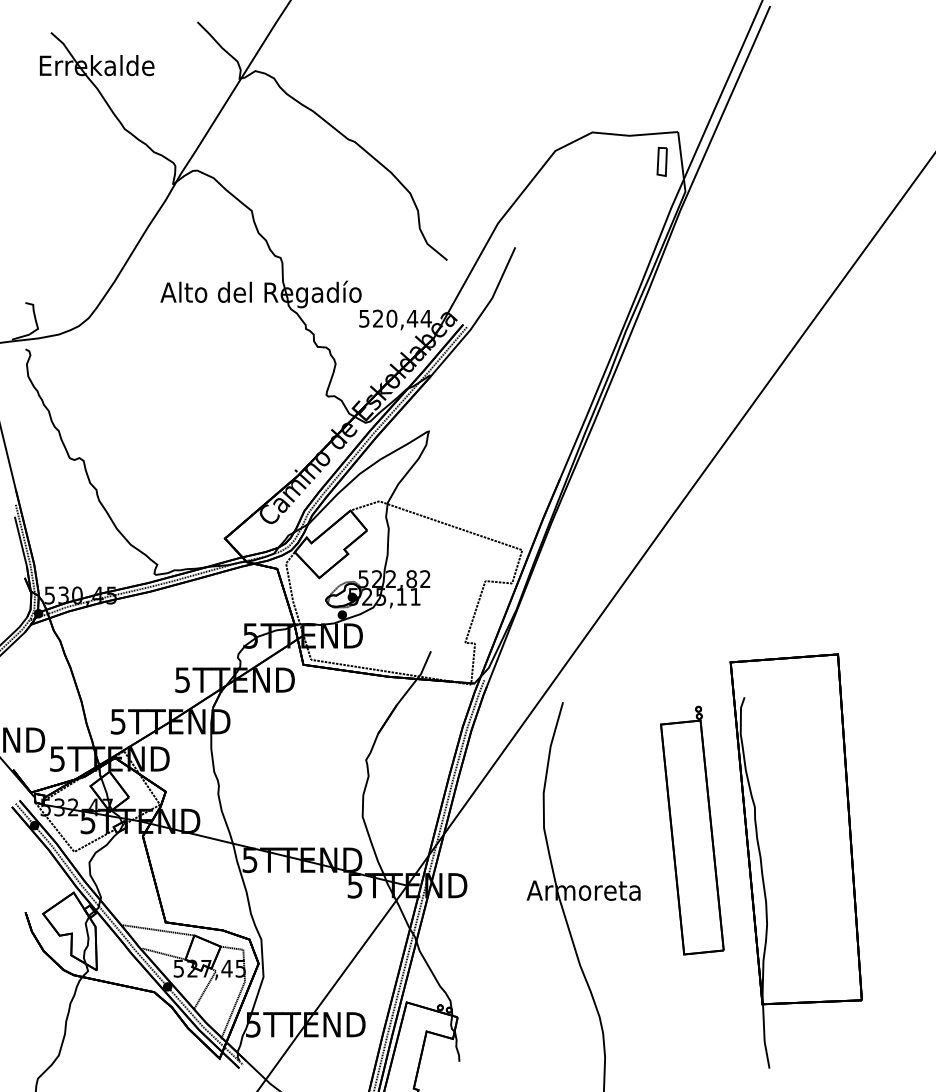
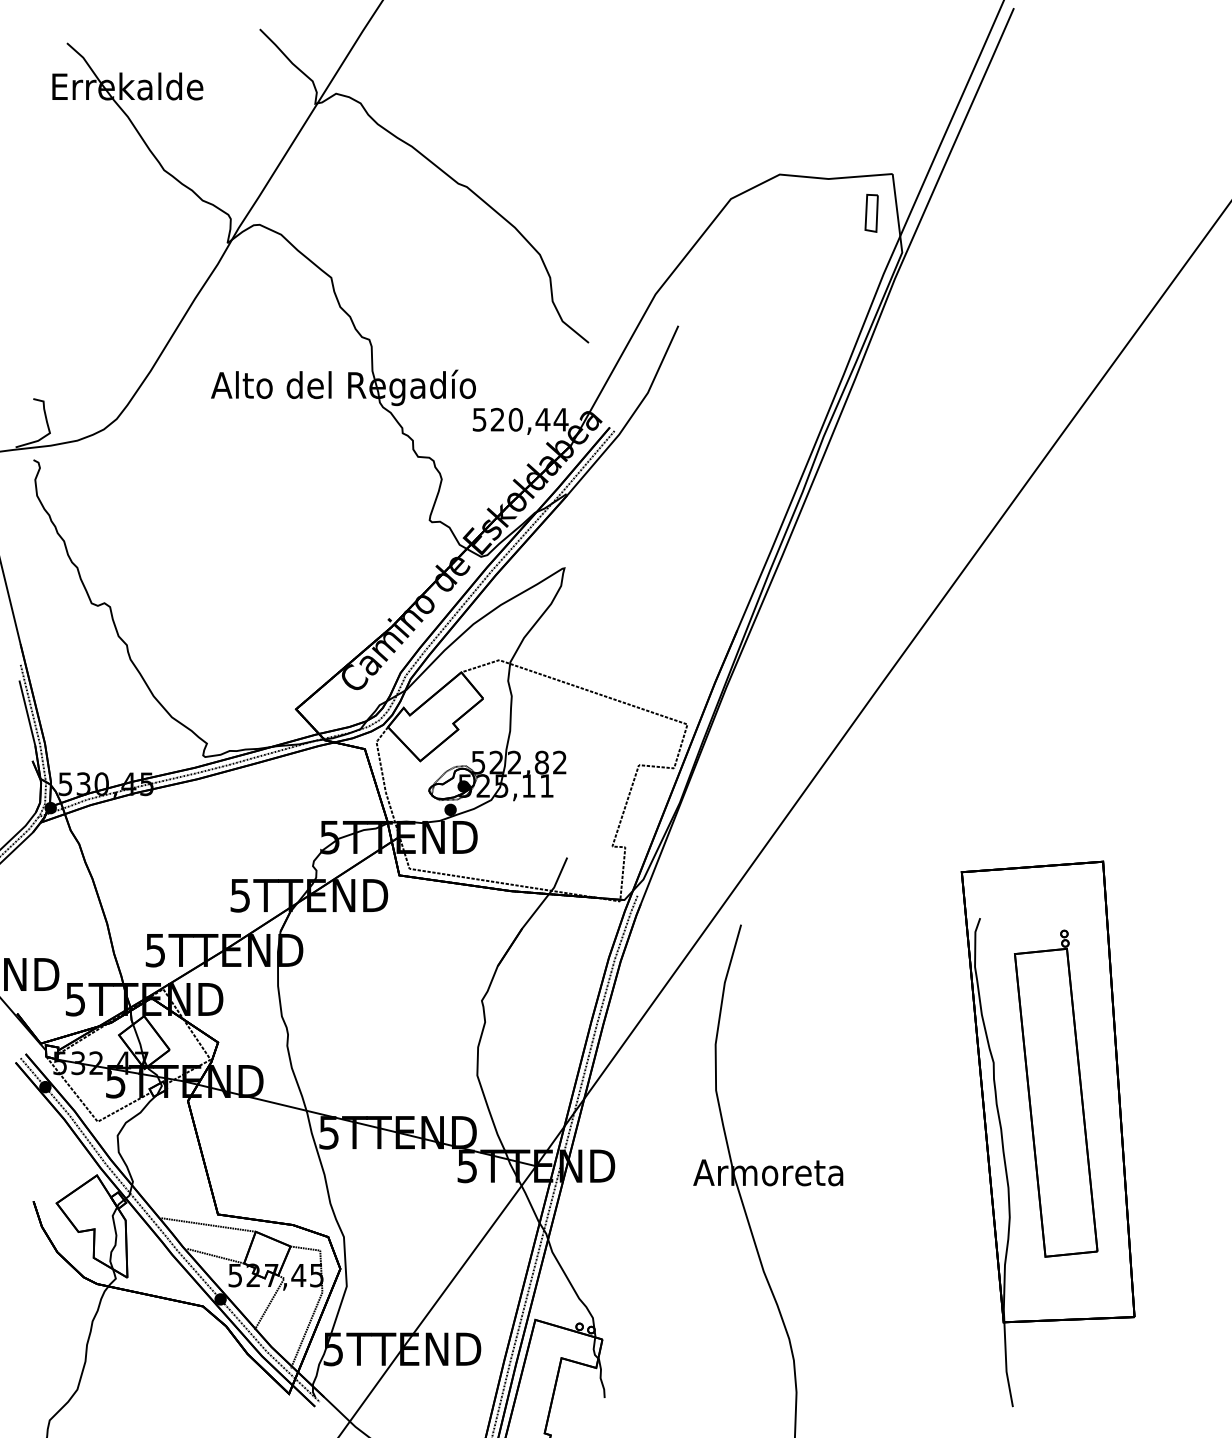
part: (692, 830) -> (1056, 1093), moved

